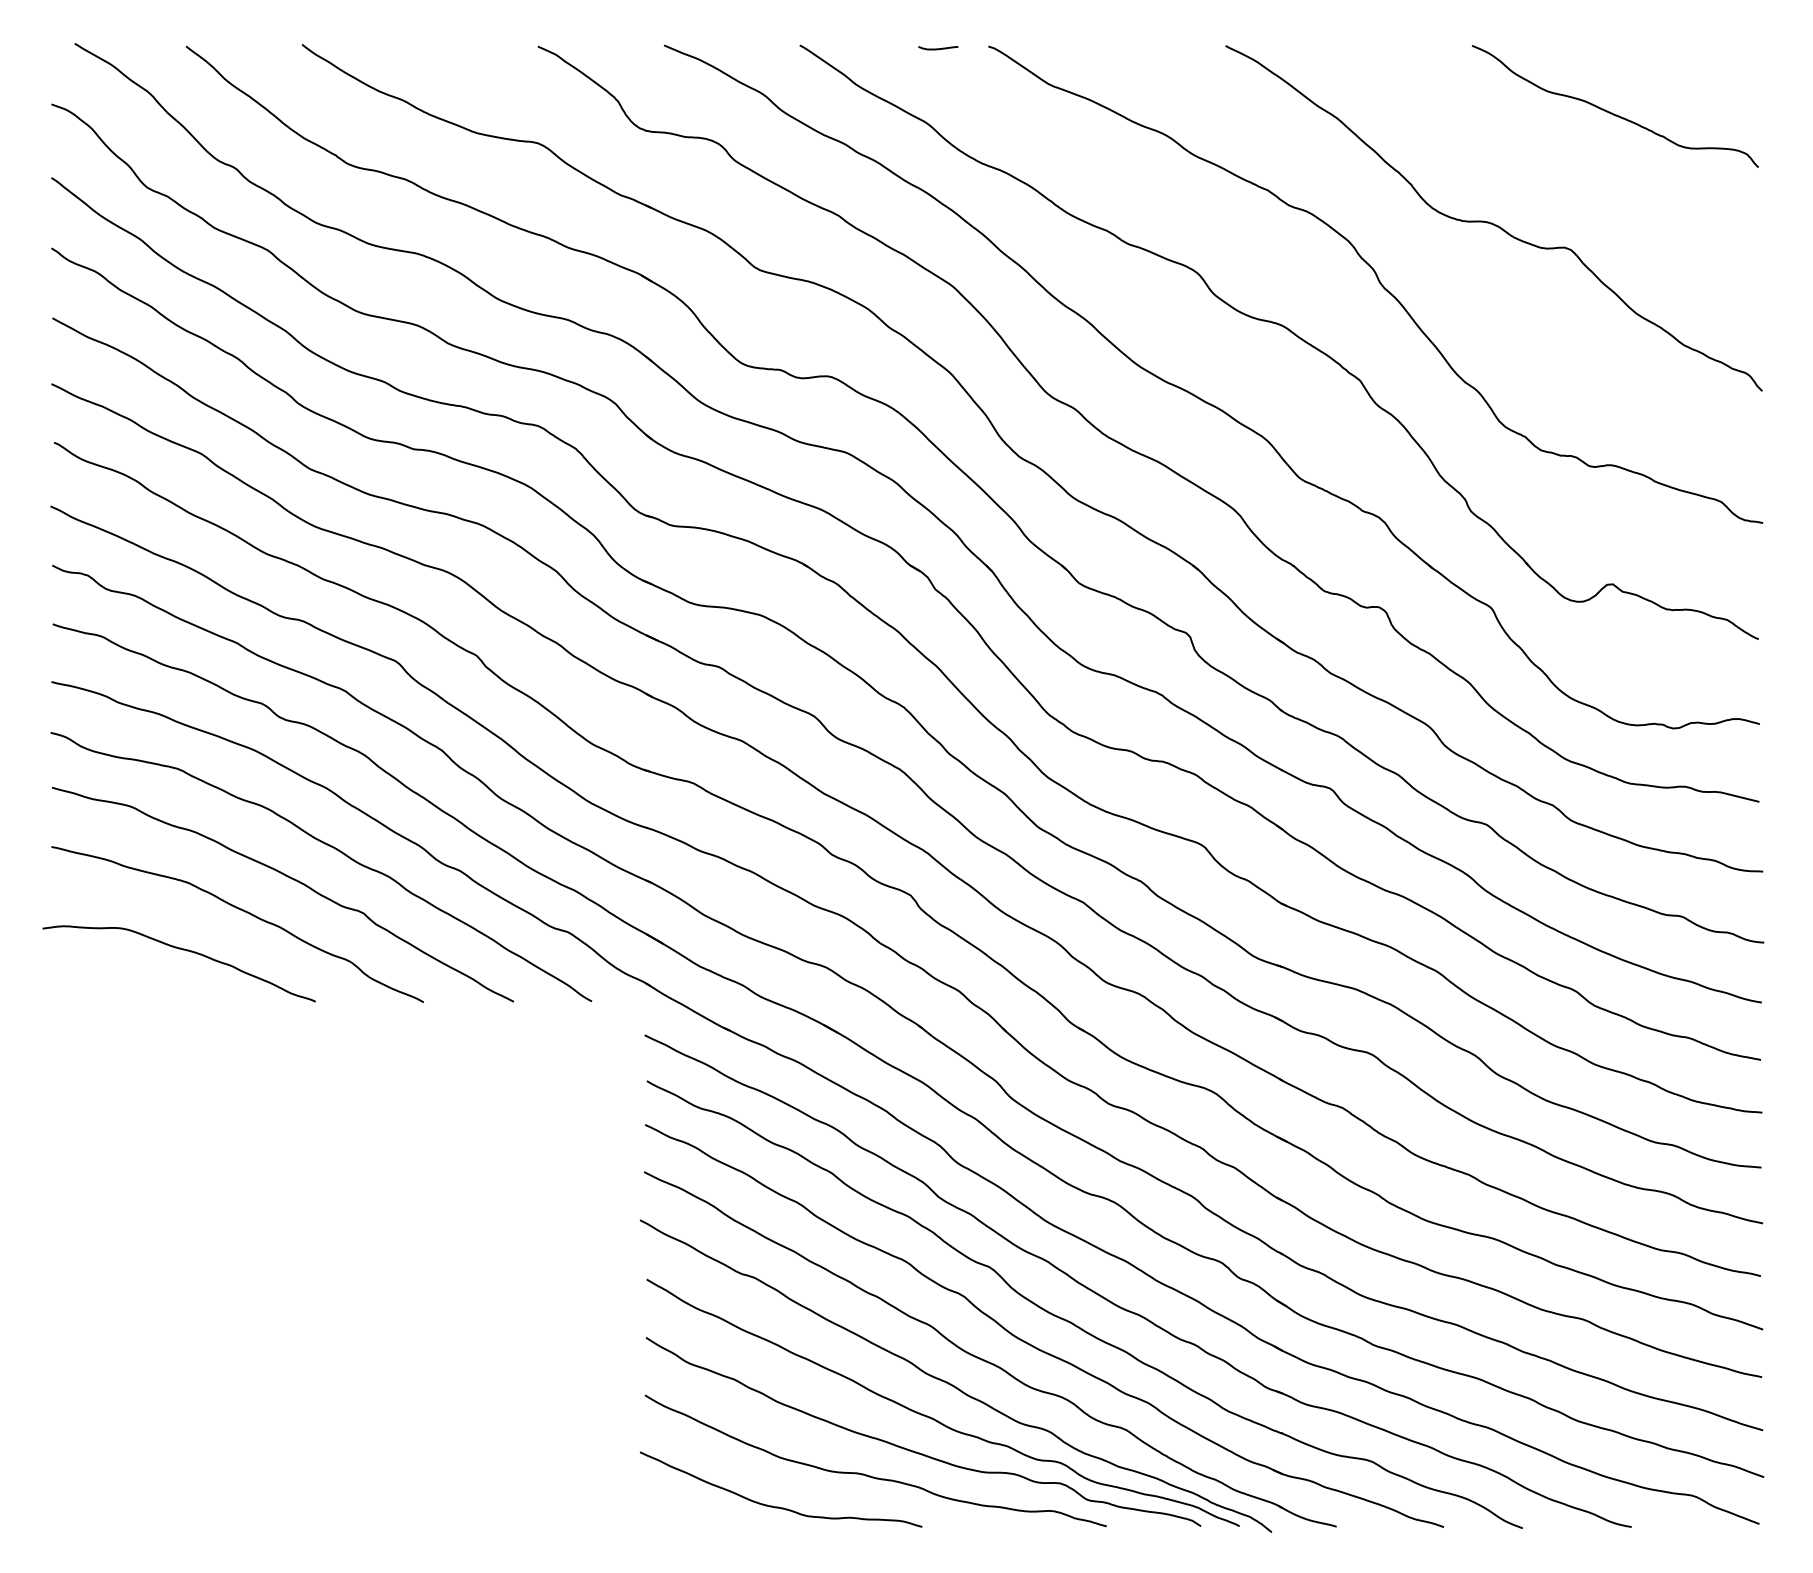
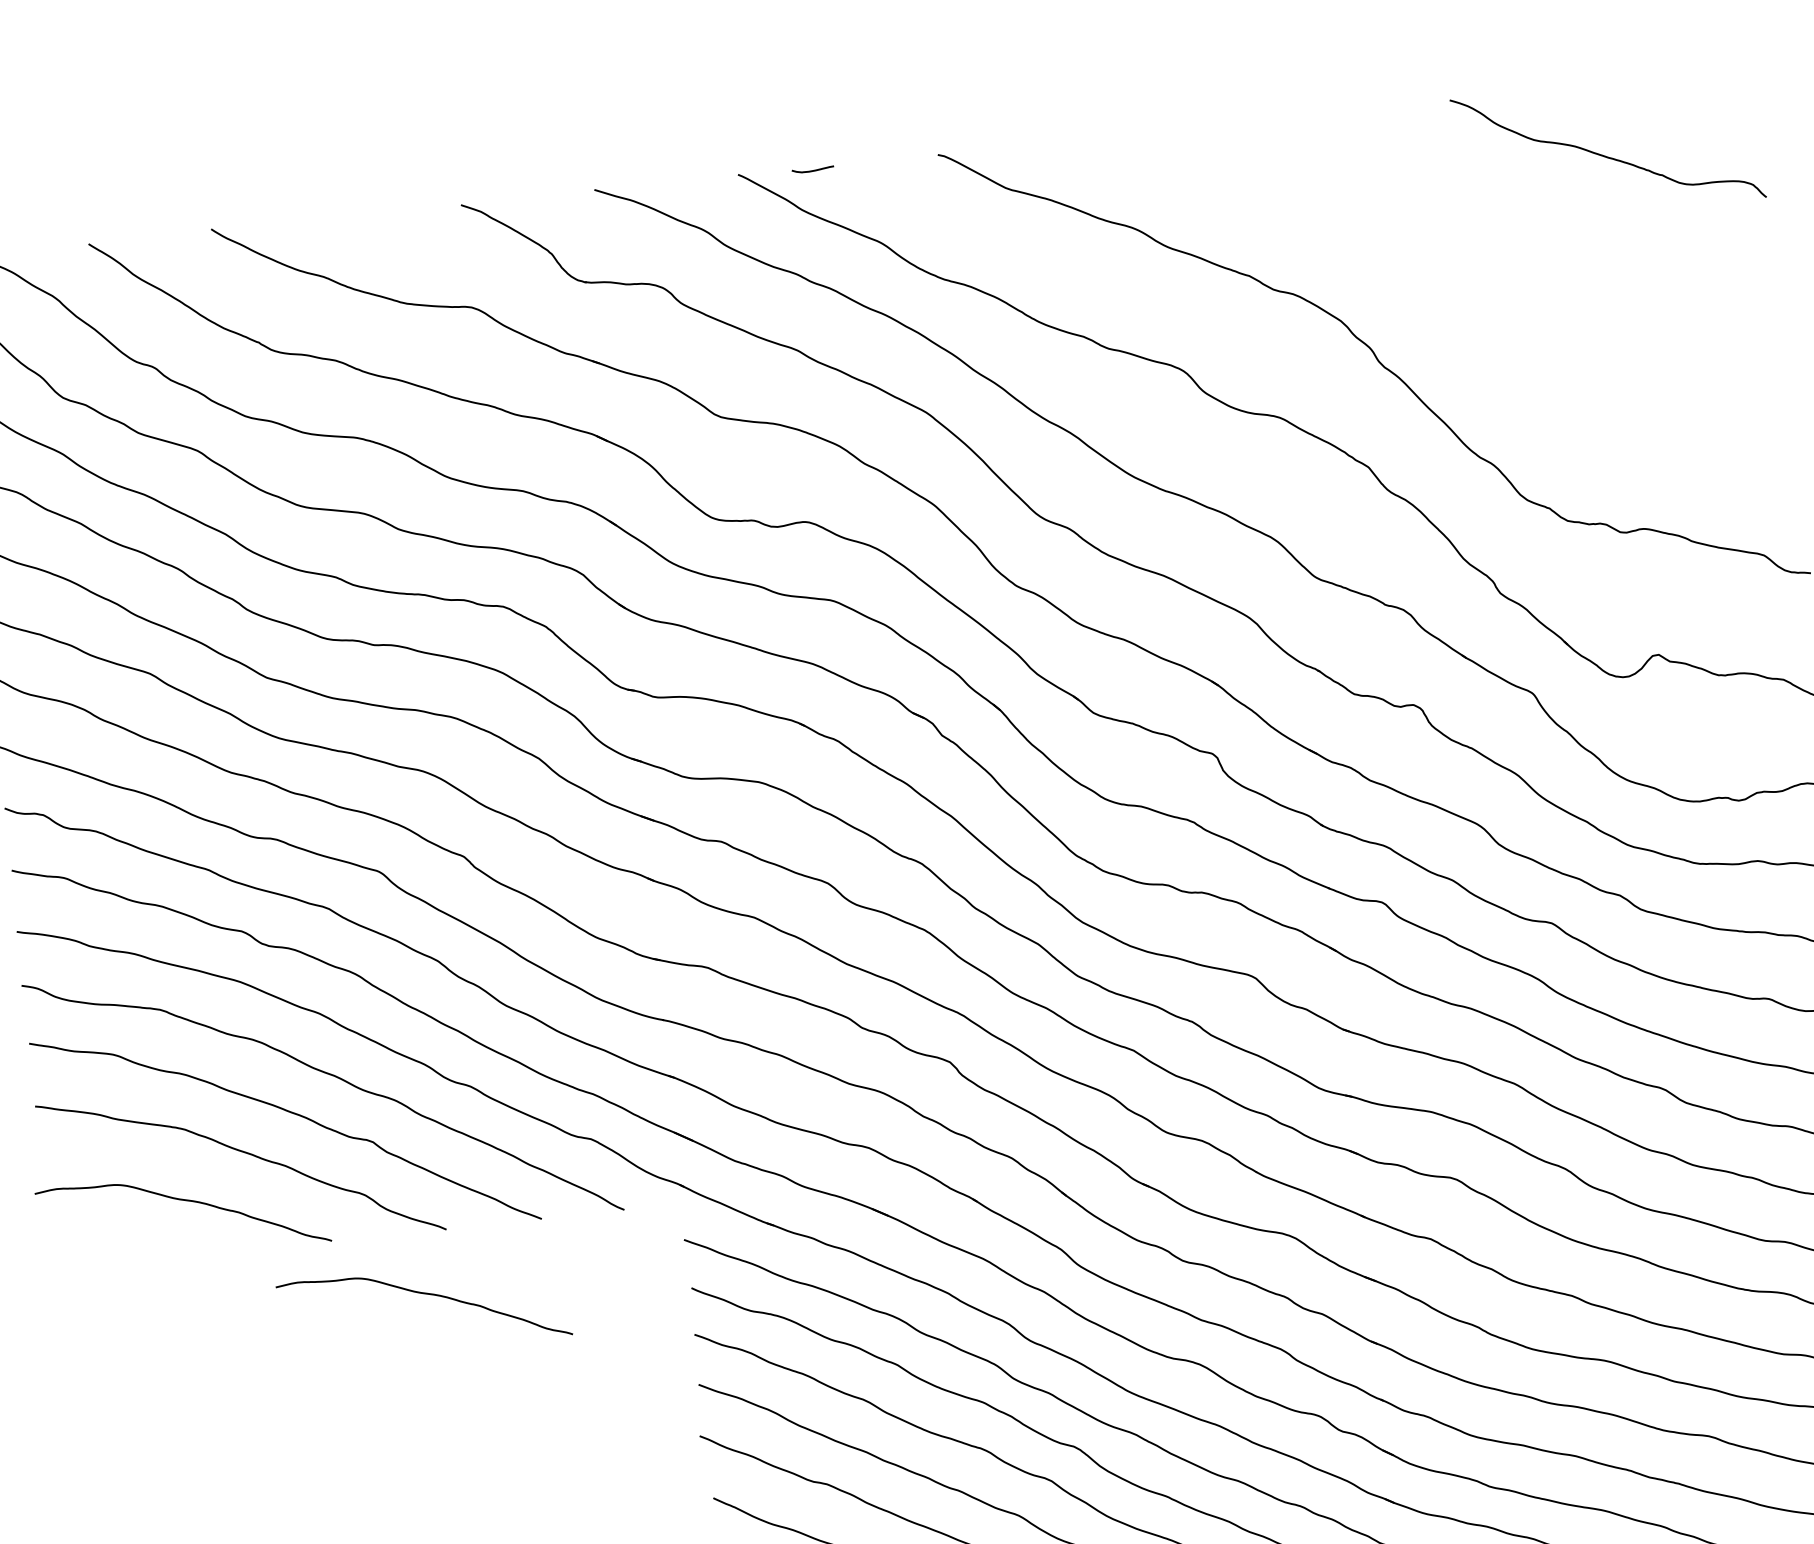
curve: (938, 48) -> (813, 170), moved
curve: (1492, 222) -> (1491, 285), removed
curve: (398, 1061) -> (426, 1295), added

